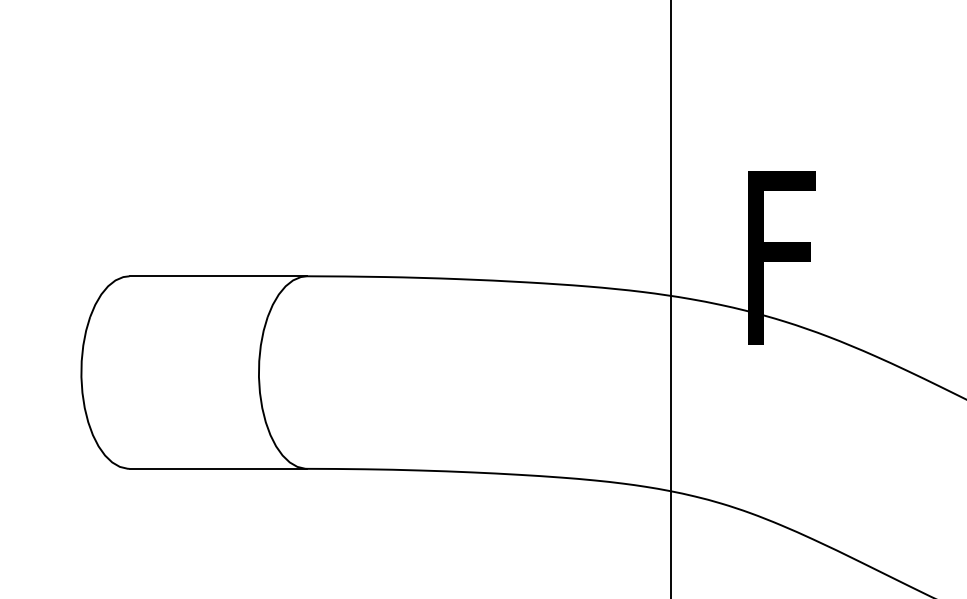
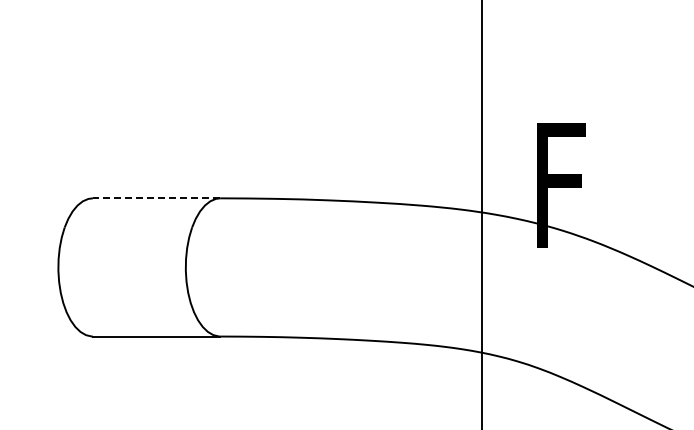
line: (218, 276) -> (156, 198), solid -> dashed

